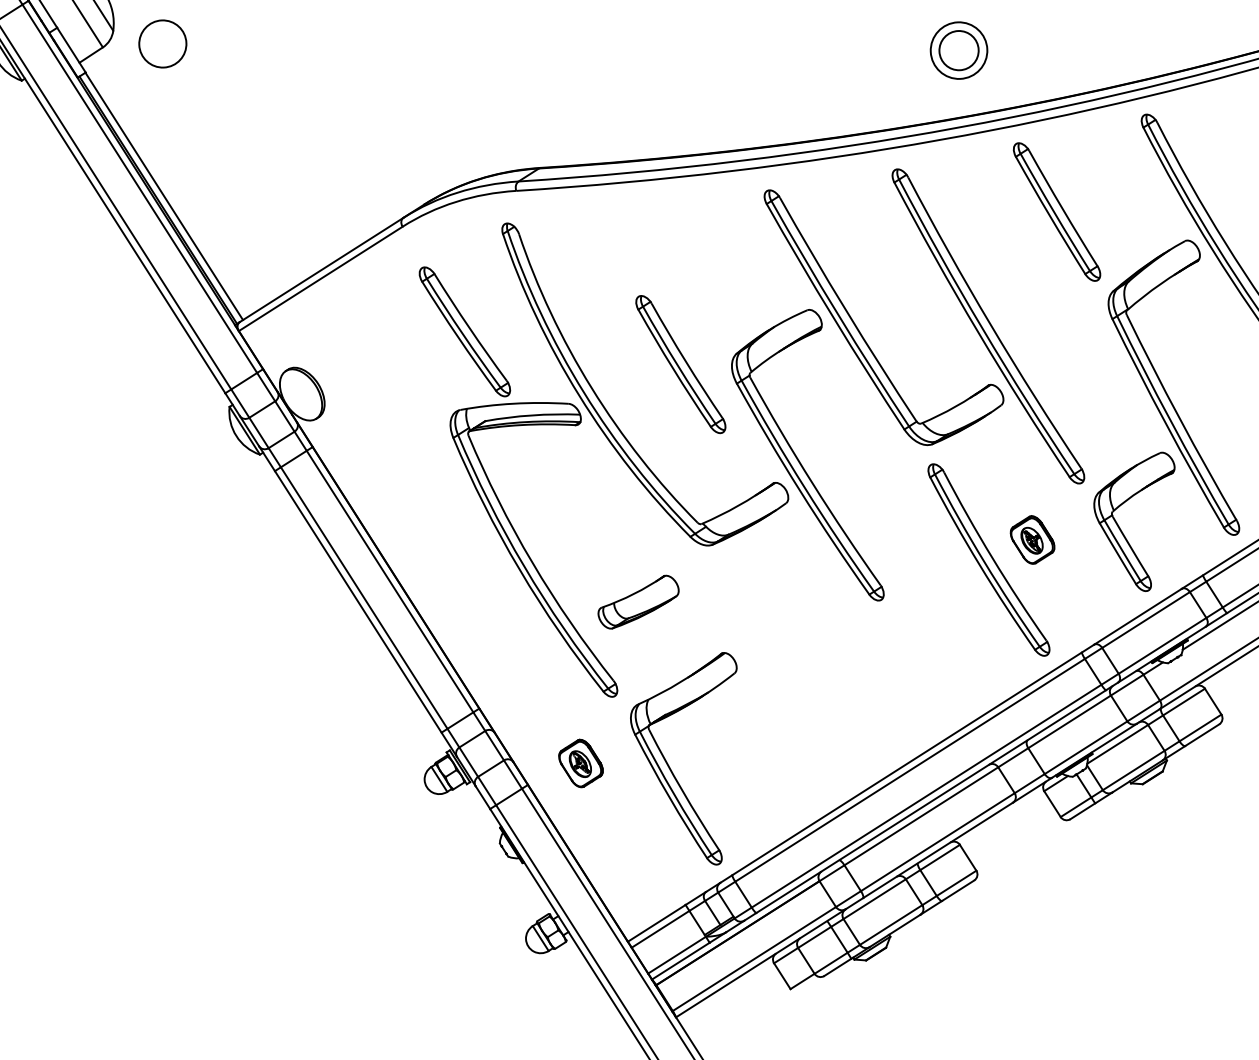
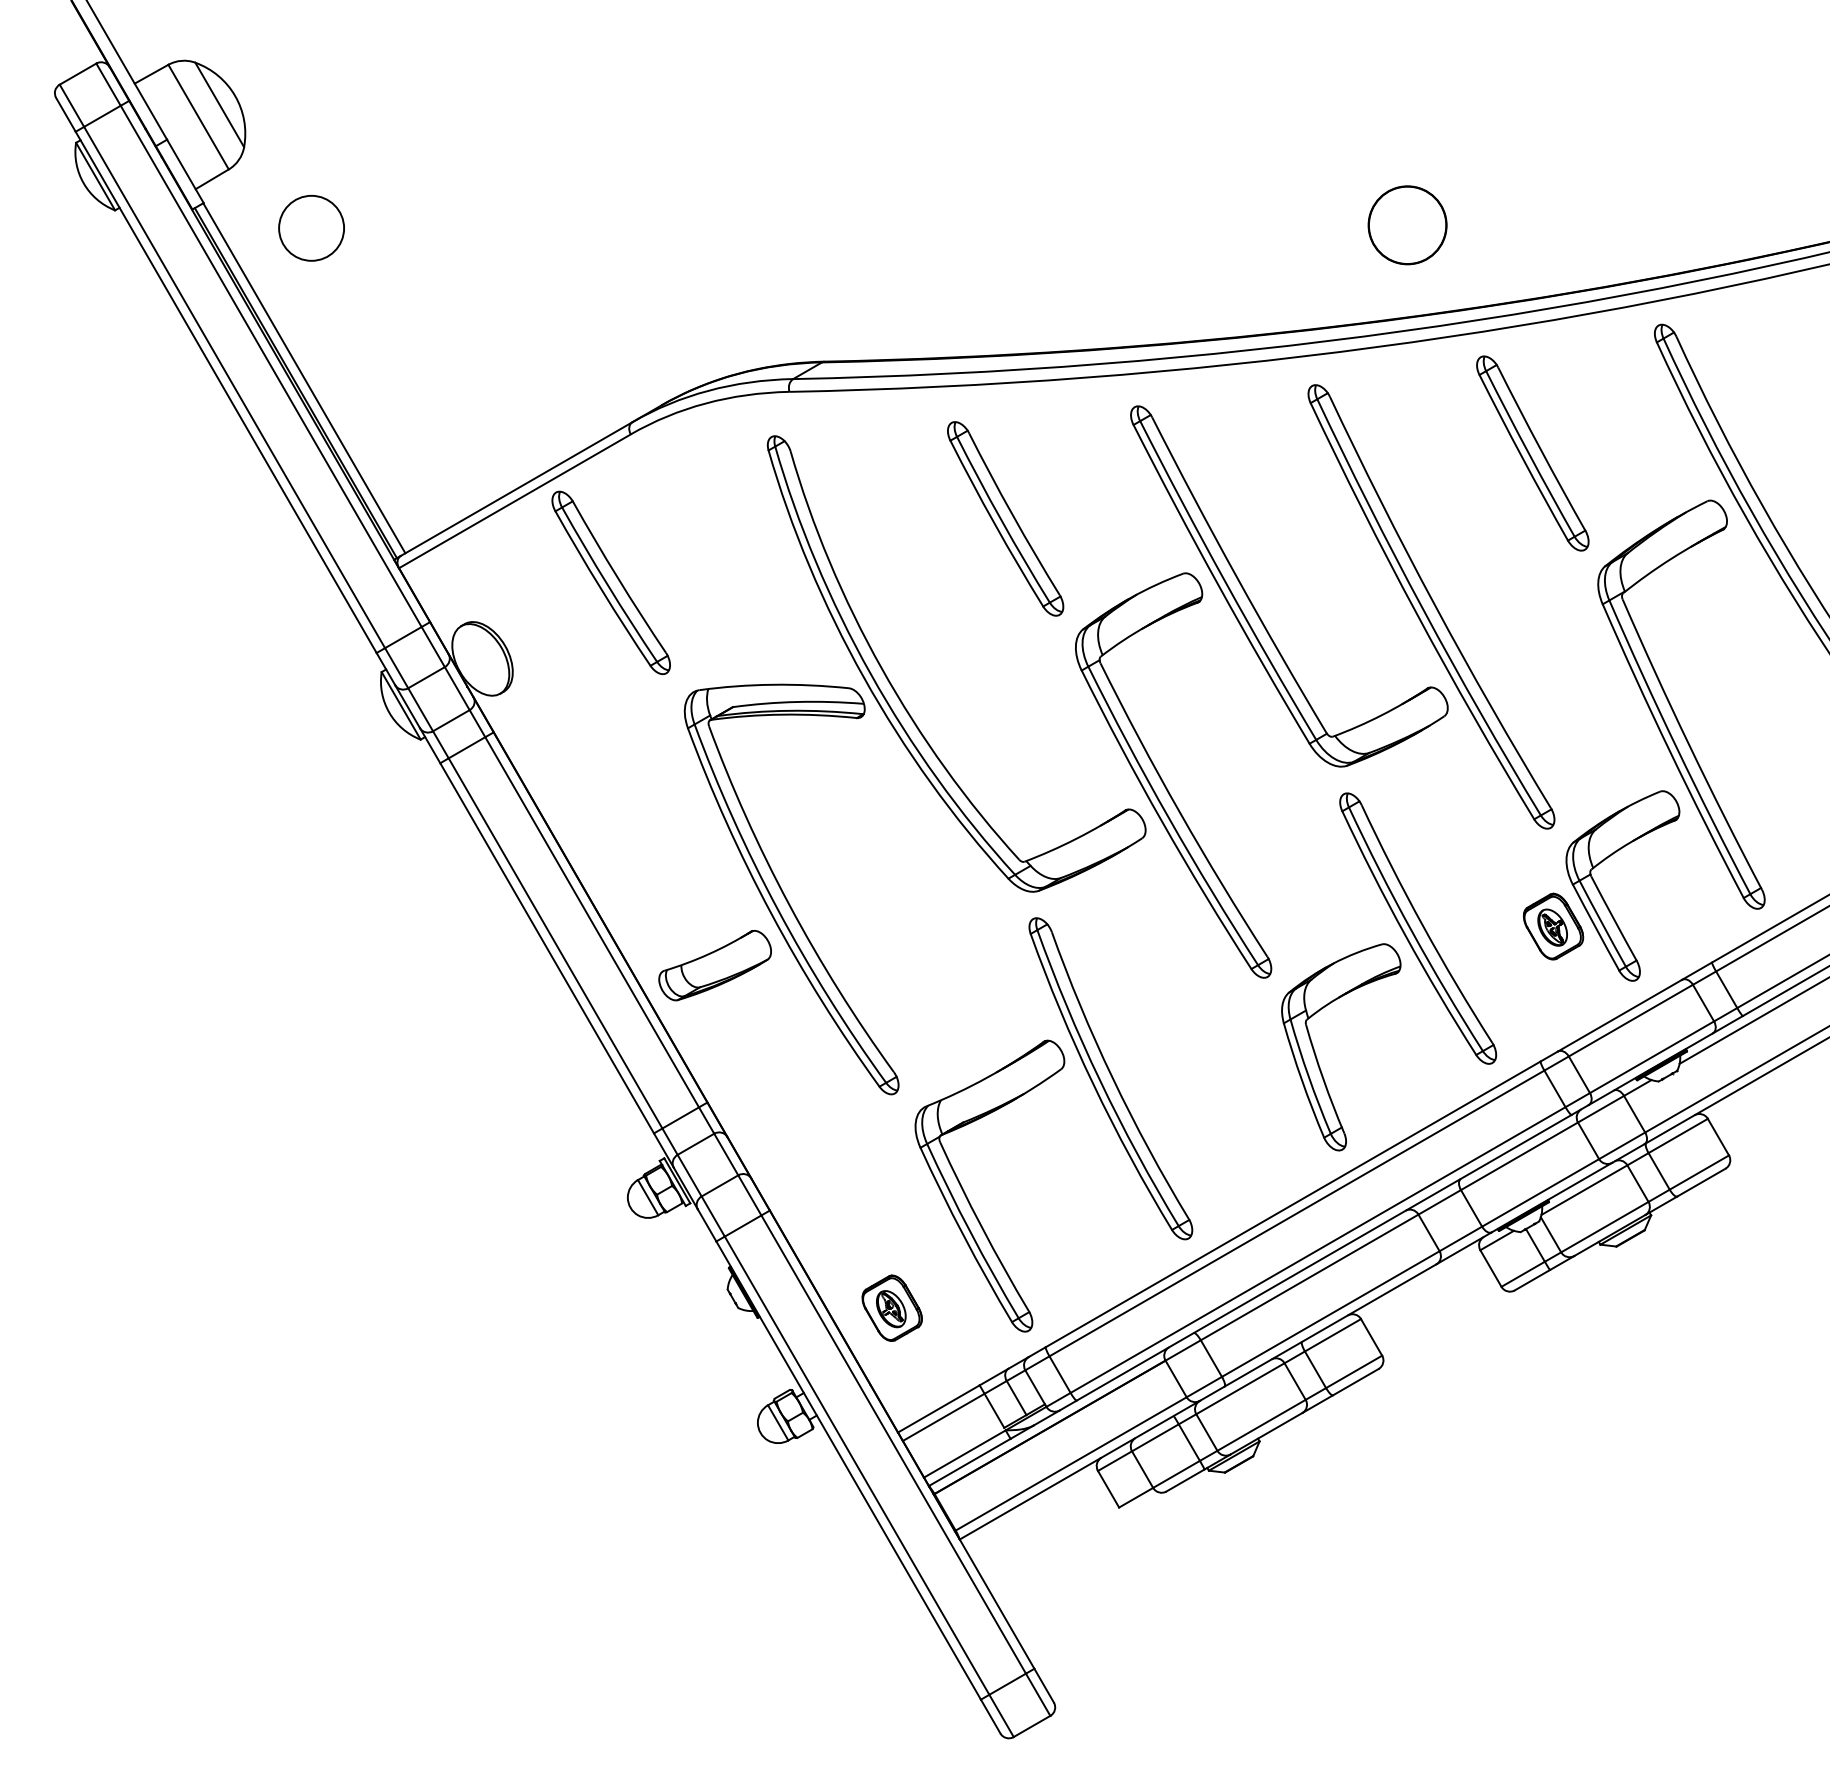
circle: (162, 43) -> (311, 227), moved
circle: (958, 50) -> (1407, 225), size x1.43
part: (464, 331) -> (610, 582), moved
part: (680, 364) -> (1005, 518), moved
part: (1032, 539) -> (1553, 926), moved
part: (638, 602) -> (714, 965), moved
part: (919, 654) -> (1316, 1054), added
part: (770, 678) -> (1110, 1078), added
part: (580, 762) -> (891, 1307), moved

